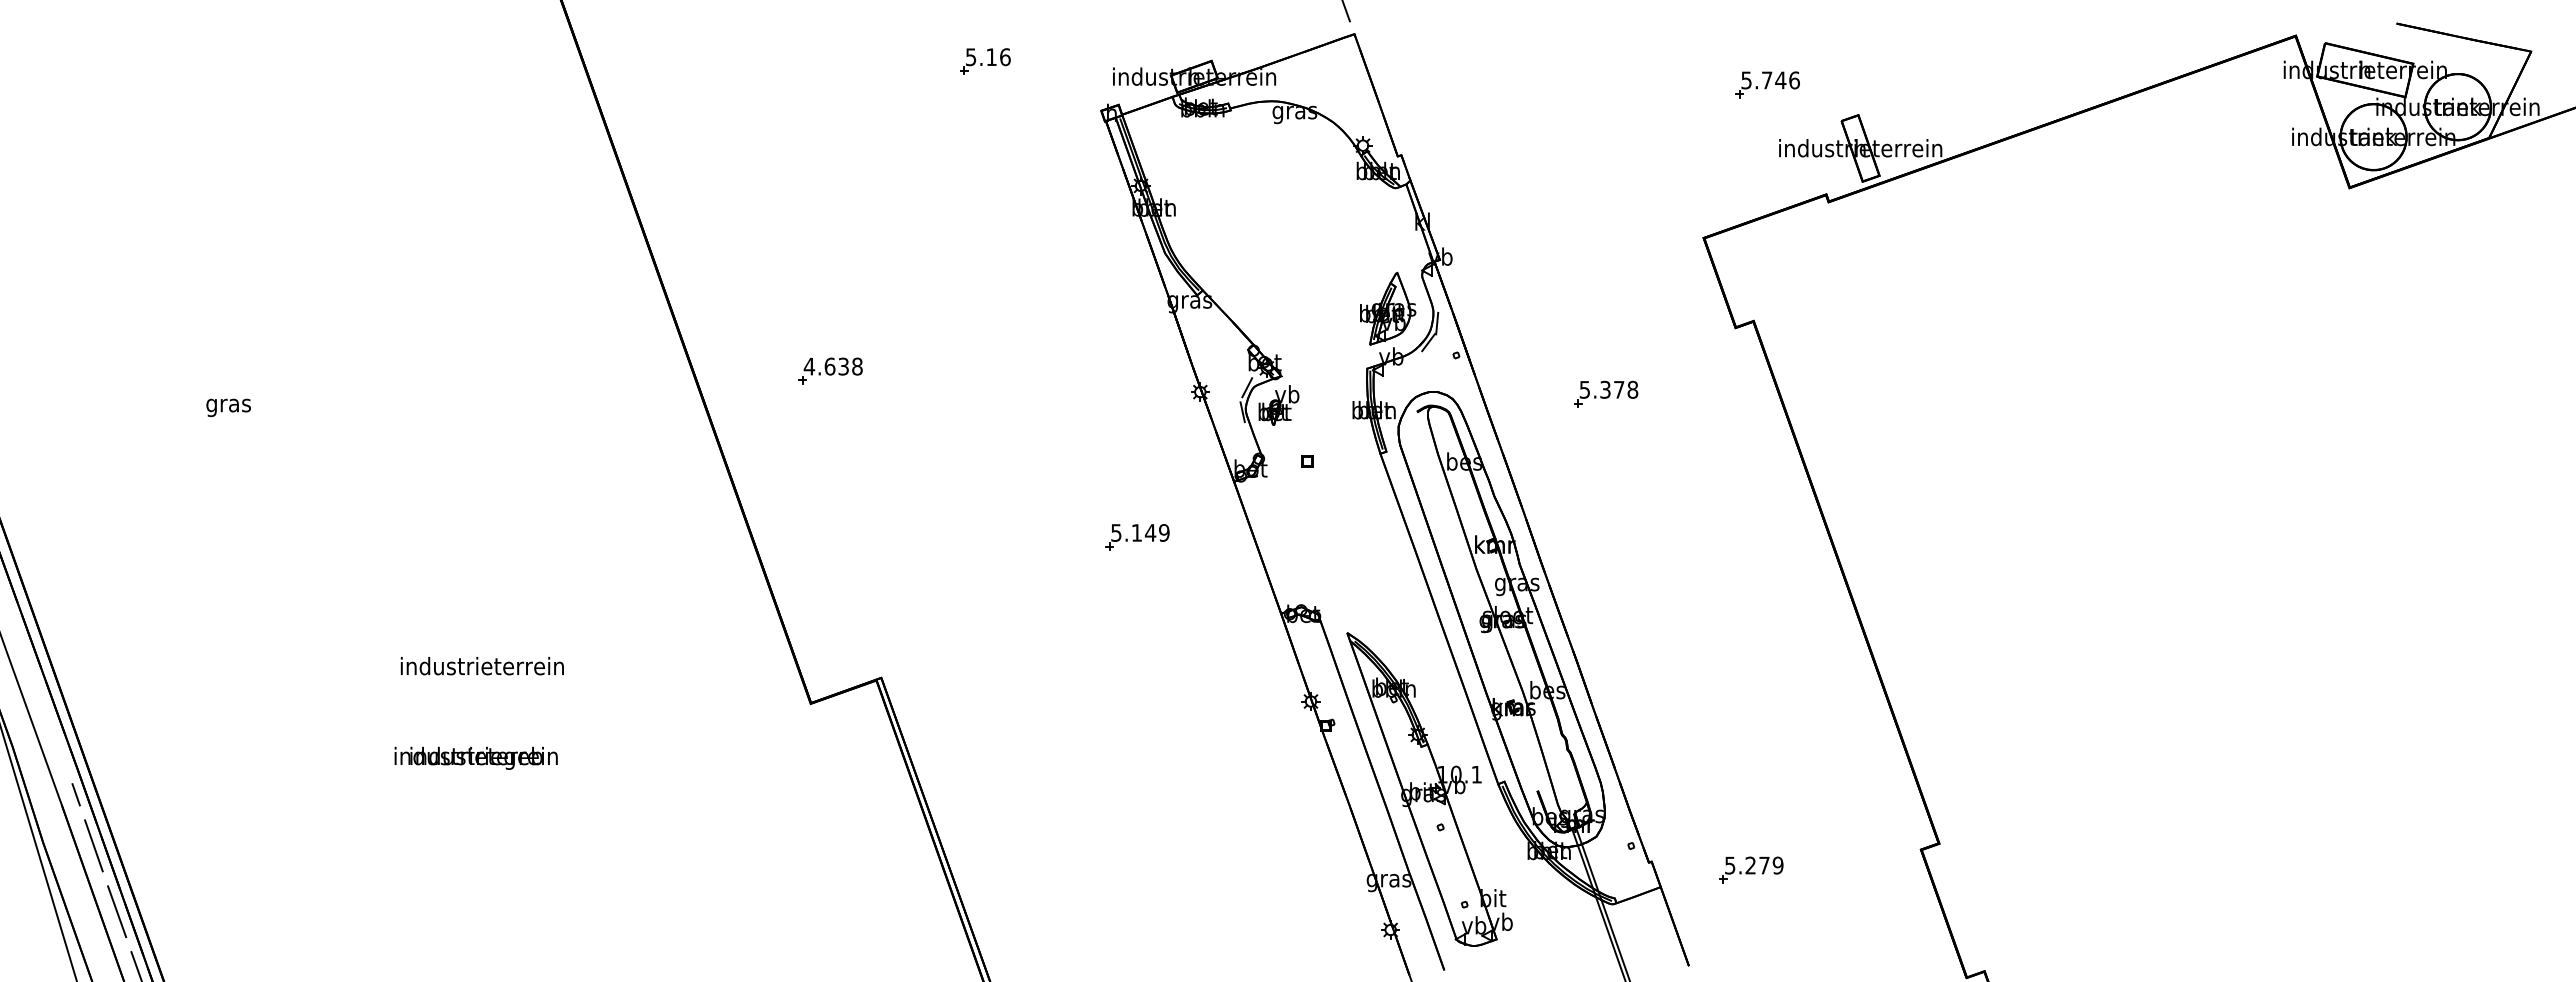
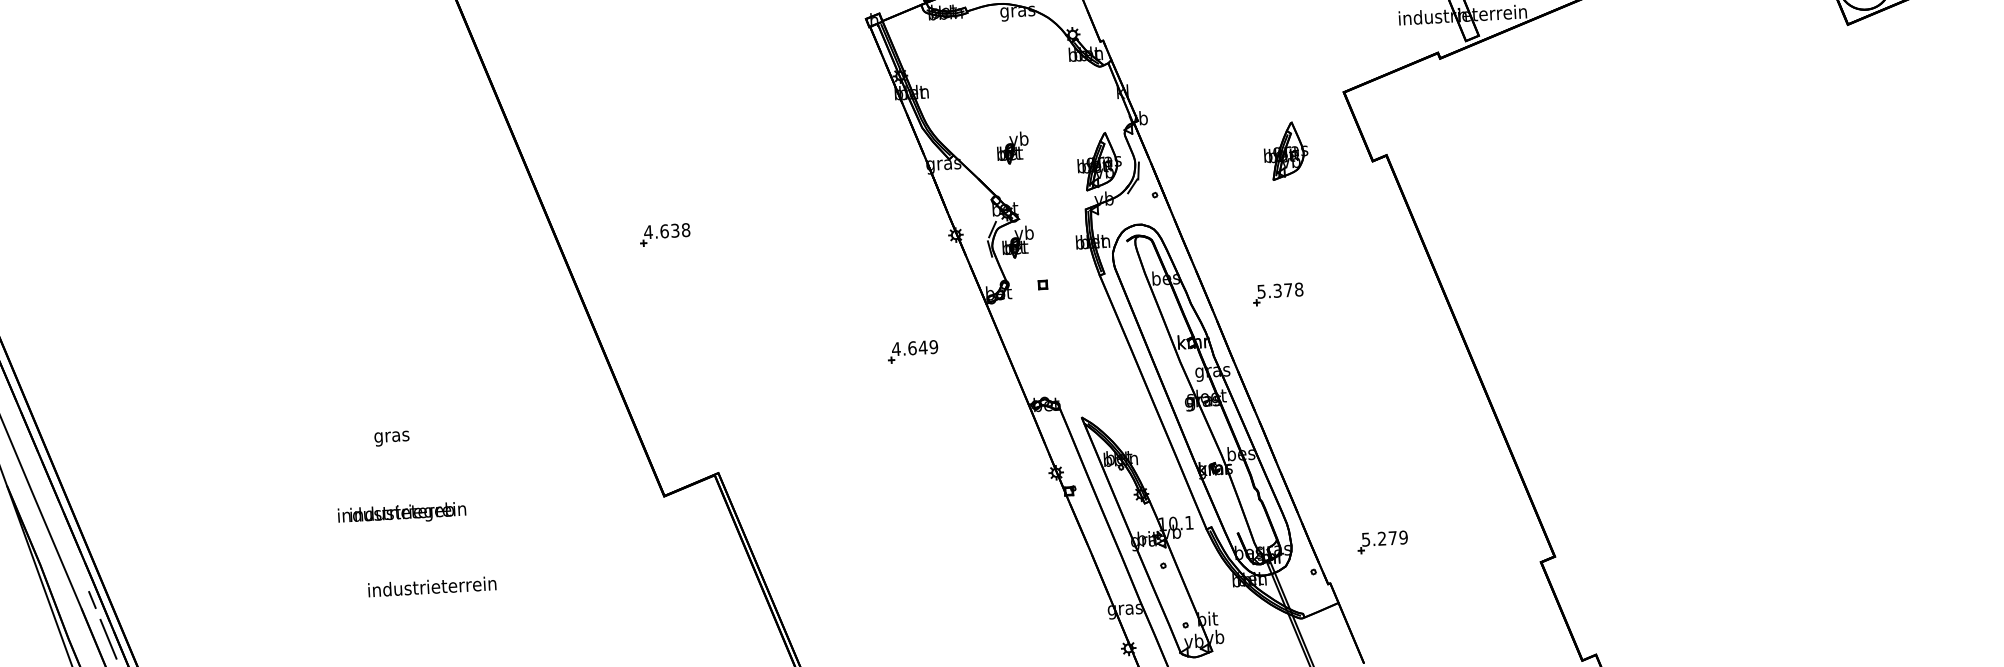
part: (1278, 285) -> (1012, 148), added
part: (1626, 308) -> (1286, 150), added
part: (1606, 393) -> (1278, 293), moved
text: (228, 407) -> (391, 438), moved
text: (1126, 532) -> (904, 348), 5.149 -> 4.649
text: (481, 666) -> (431, 587), moved
text: (475, 757) -> (401, 513), moved
part: (1751, 869) -> (1382, 541), moved

